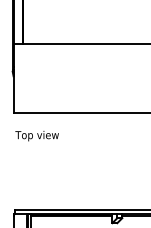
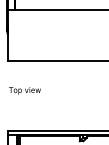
text: (36, 136) -> (24, 91), moved

